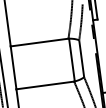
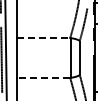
line: (39, 42) -> (43, 38), solid -> dashed
line: (45, 85) -> (43, 77), solid -> dashed

